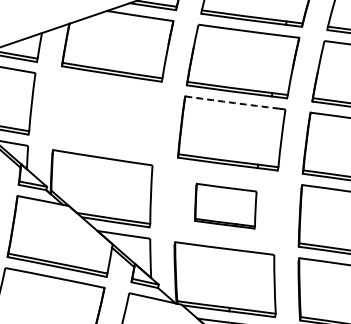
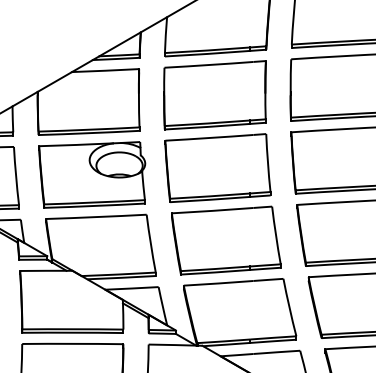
arc: (228, 102) -> (209, 138), dashed -> solid
part: (107, 115) -> (92, 174), added
part: (225, 206) -> (226, 240), size x1.67

